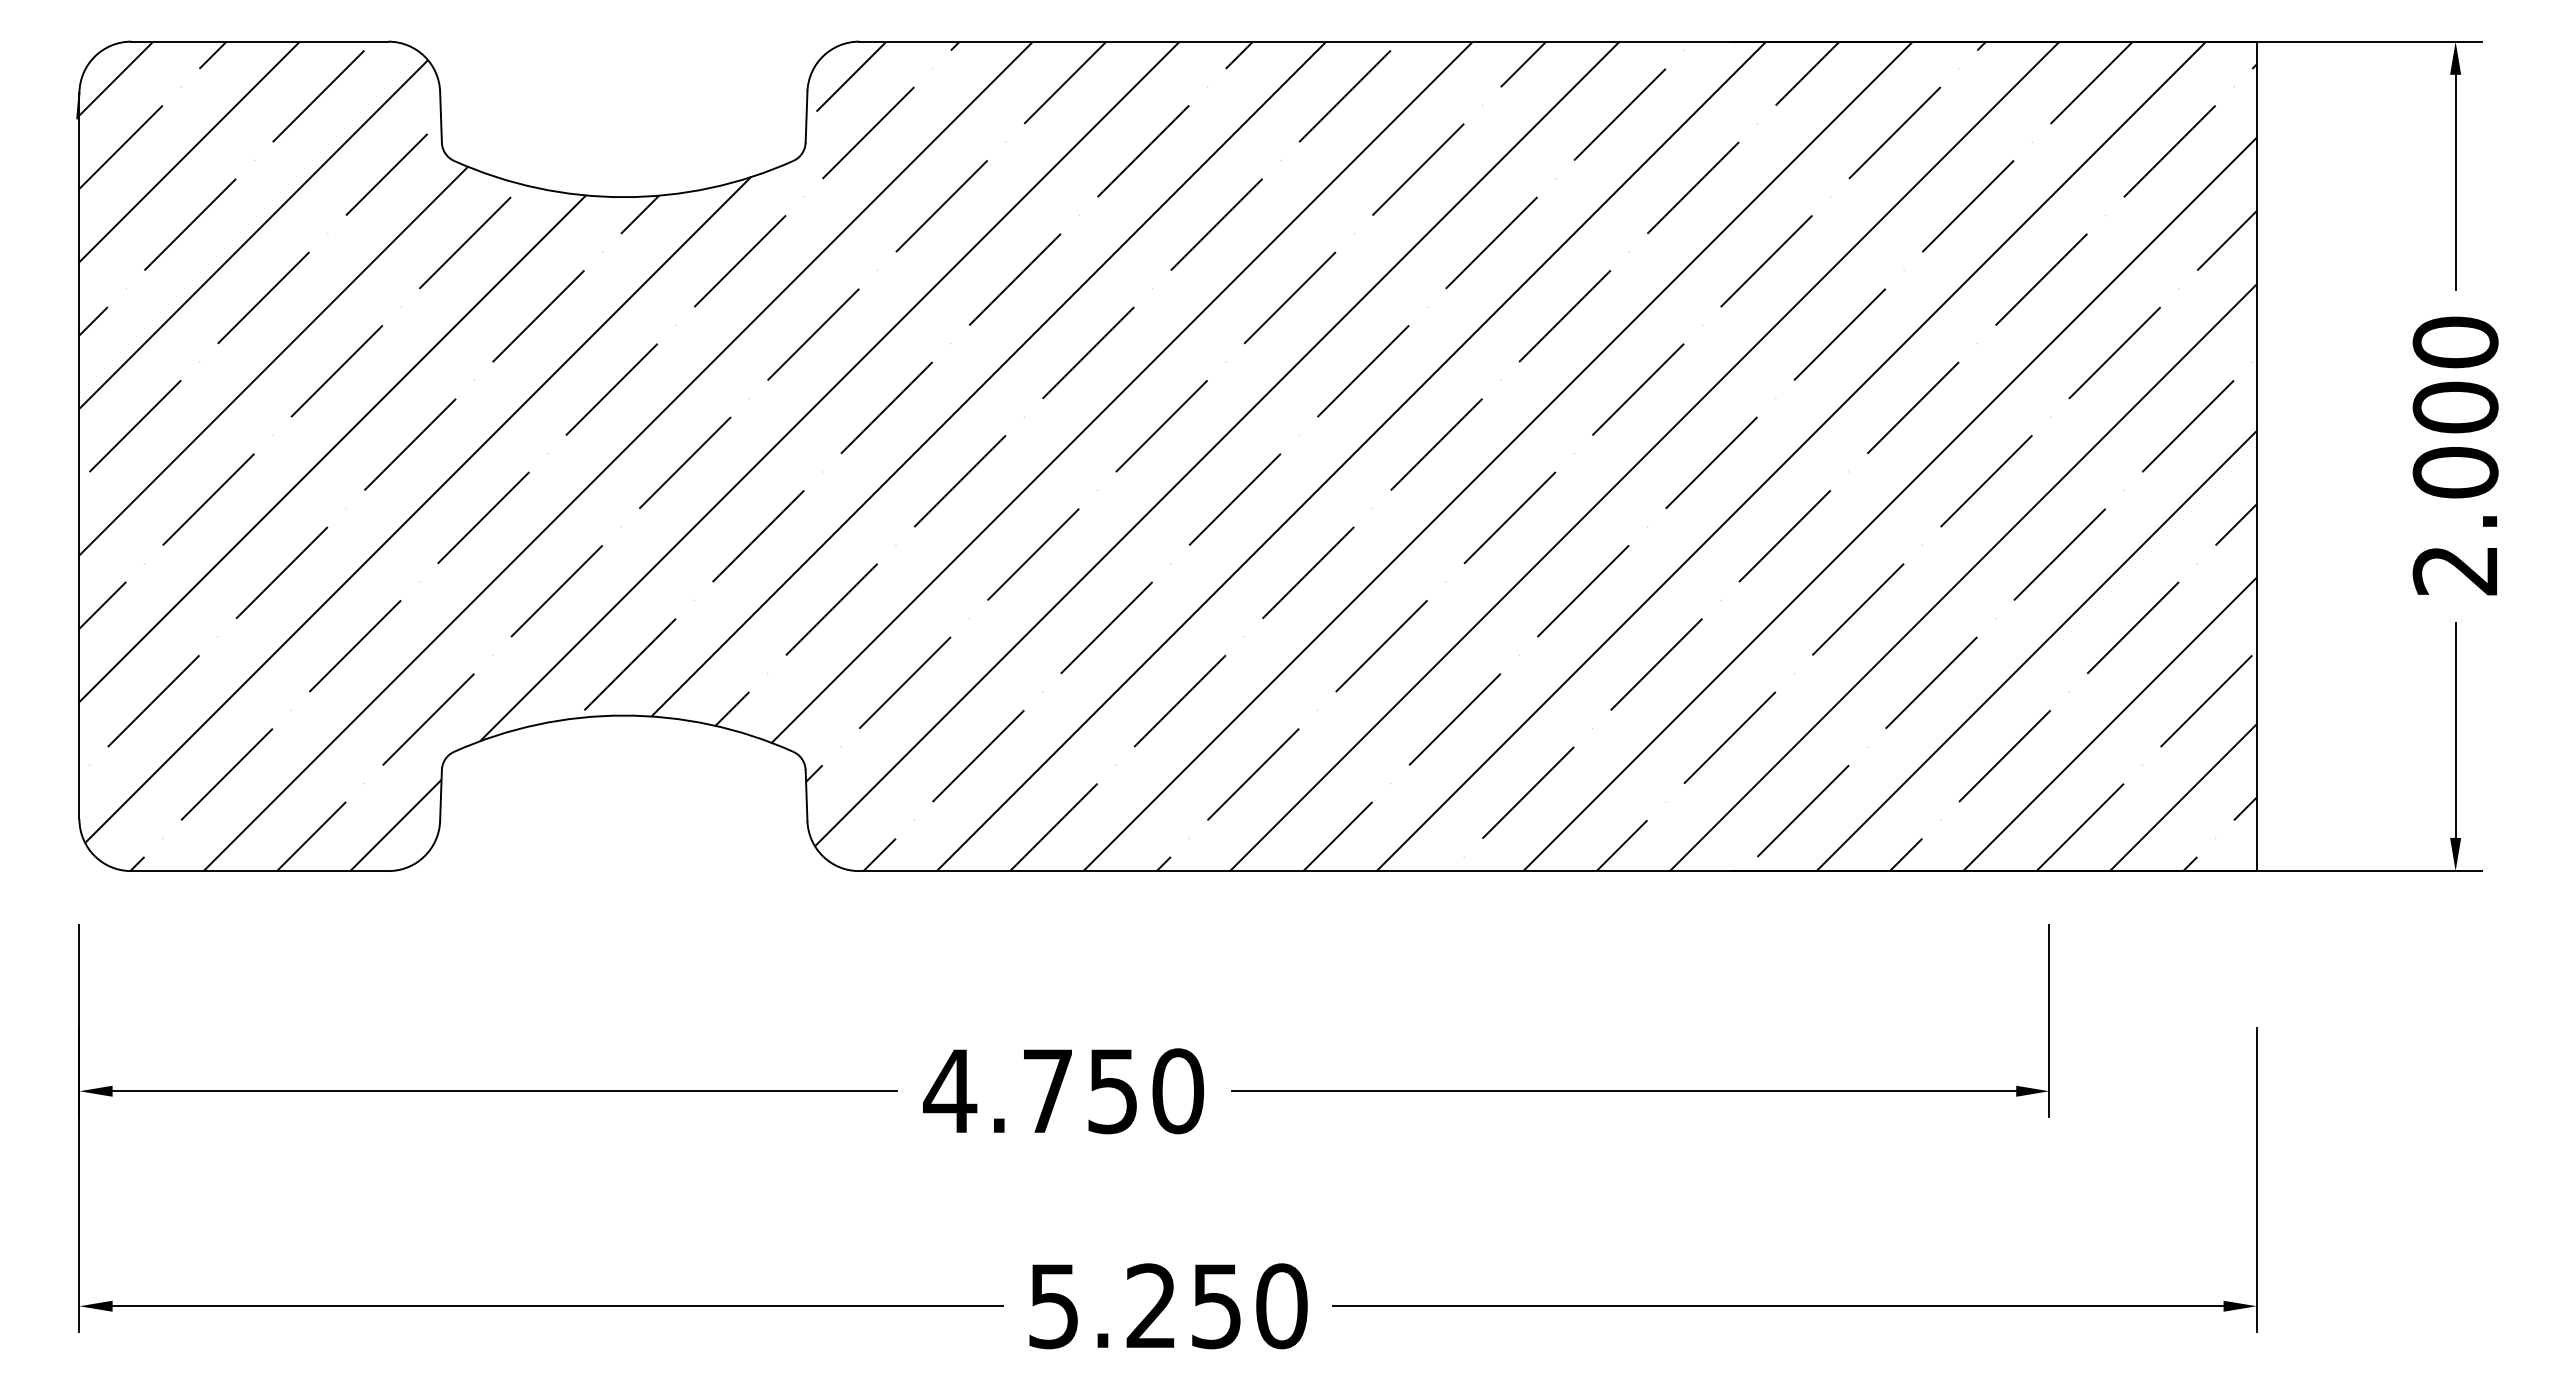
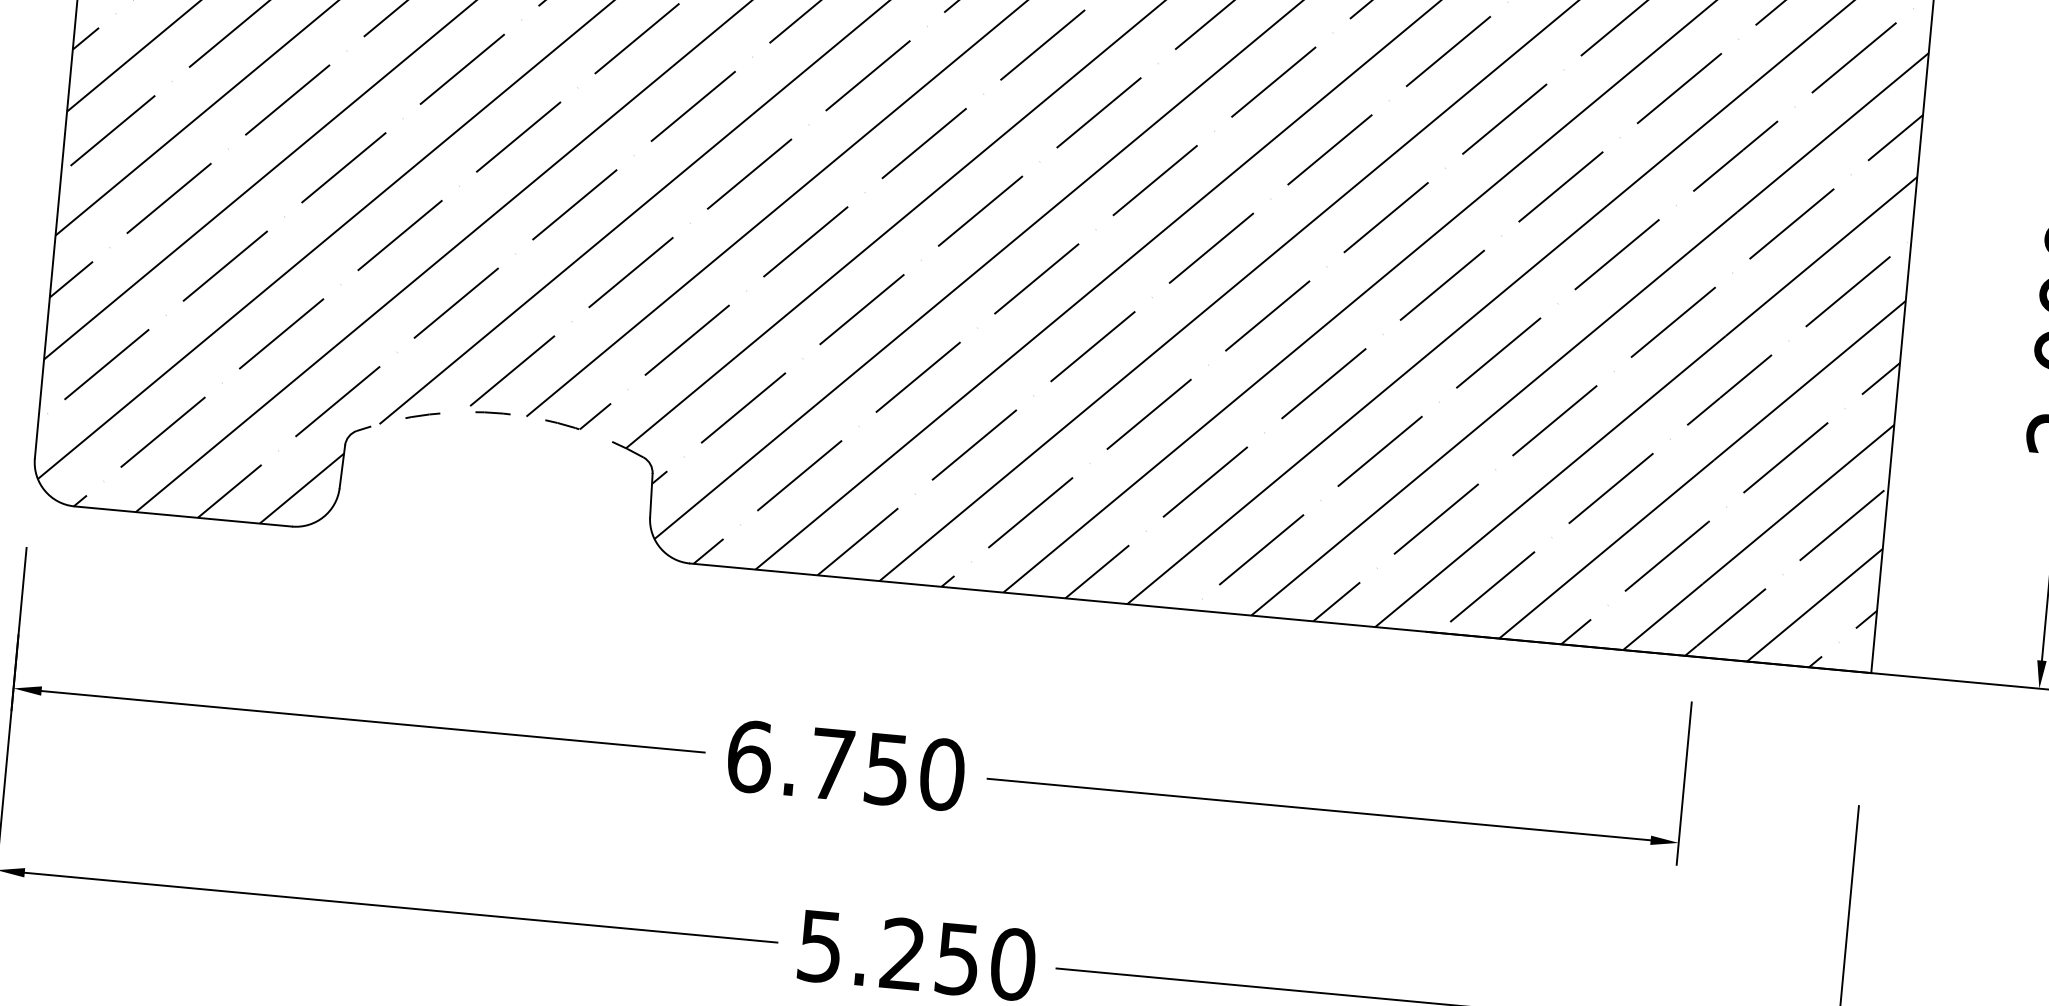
arc: (623, 715) -> (502, 413), solid -> dashed
text: (950, 1091) -> (749, 756), 4.750 -> 6.750

